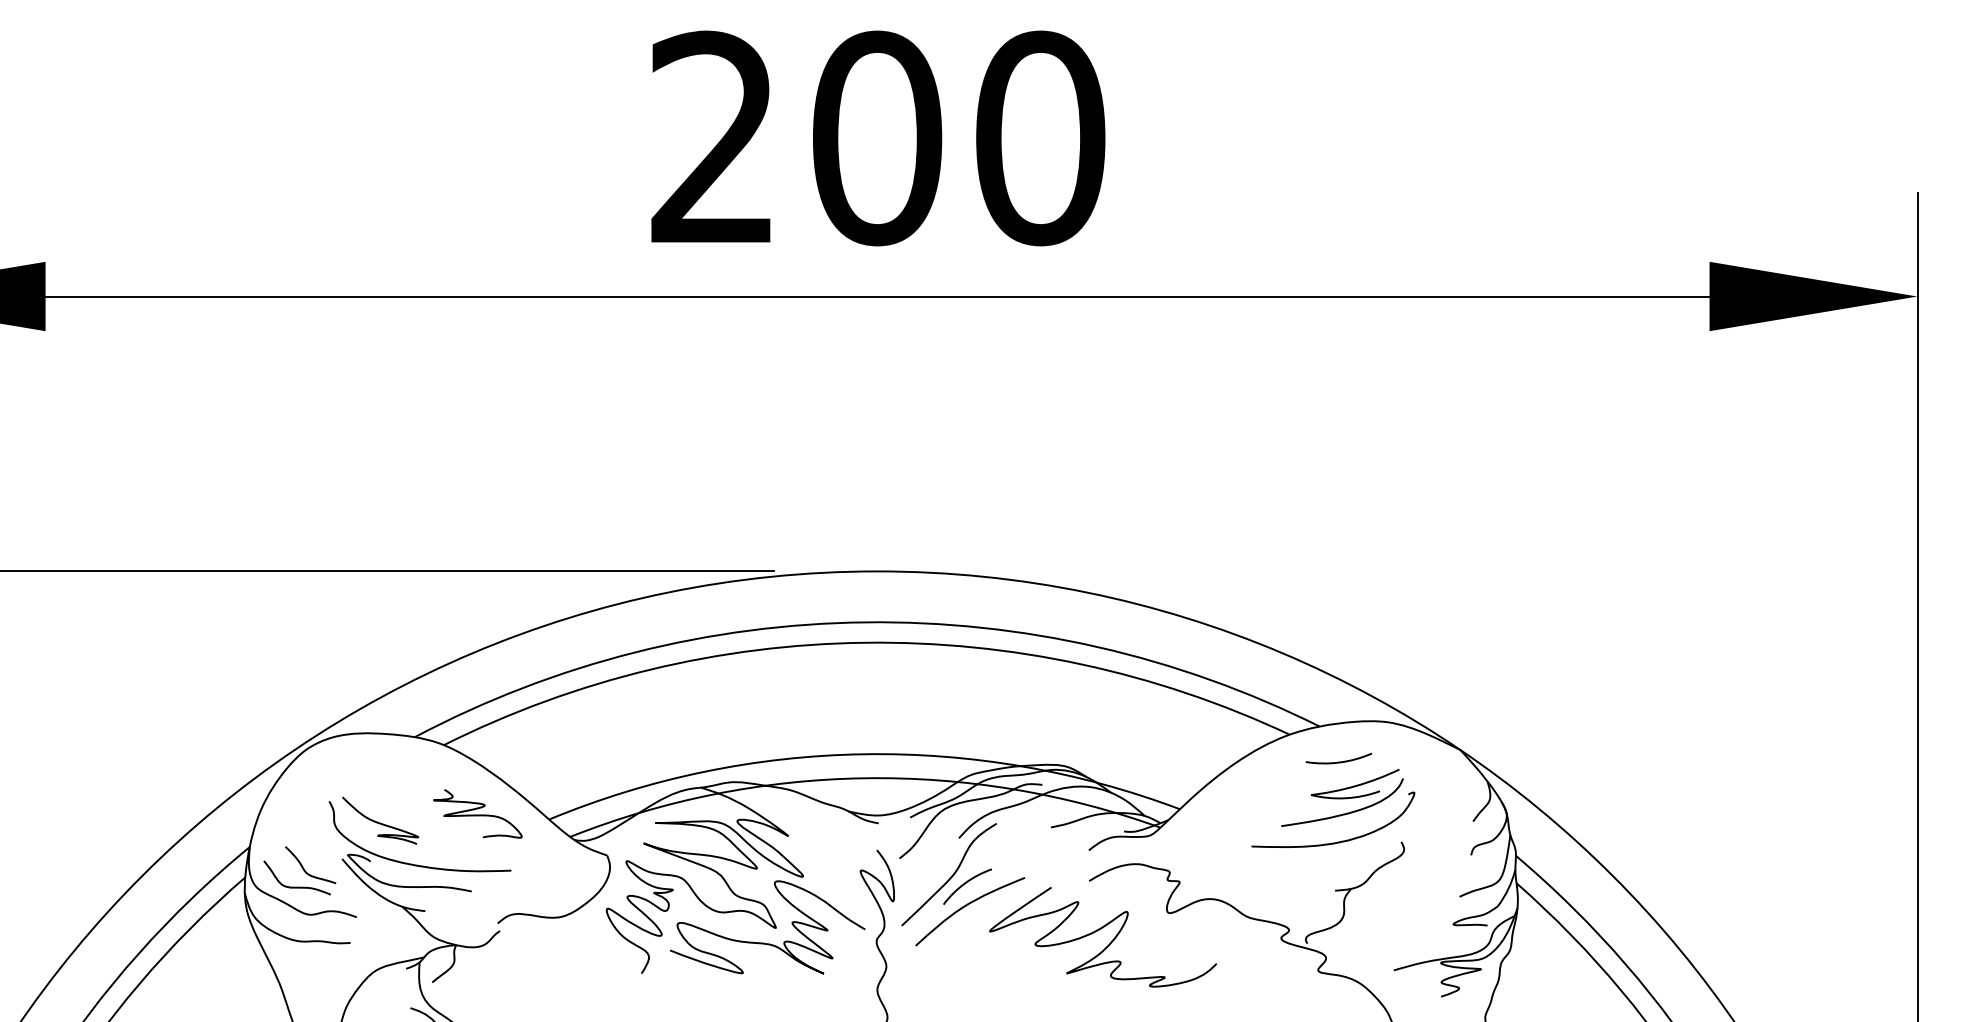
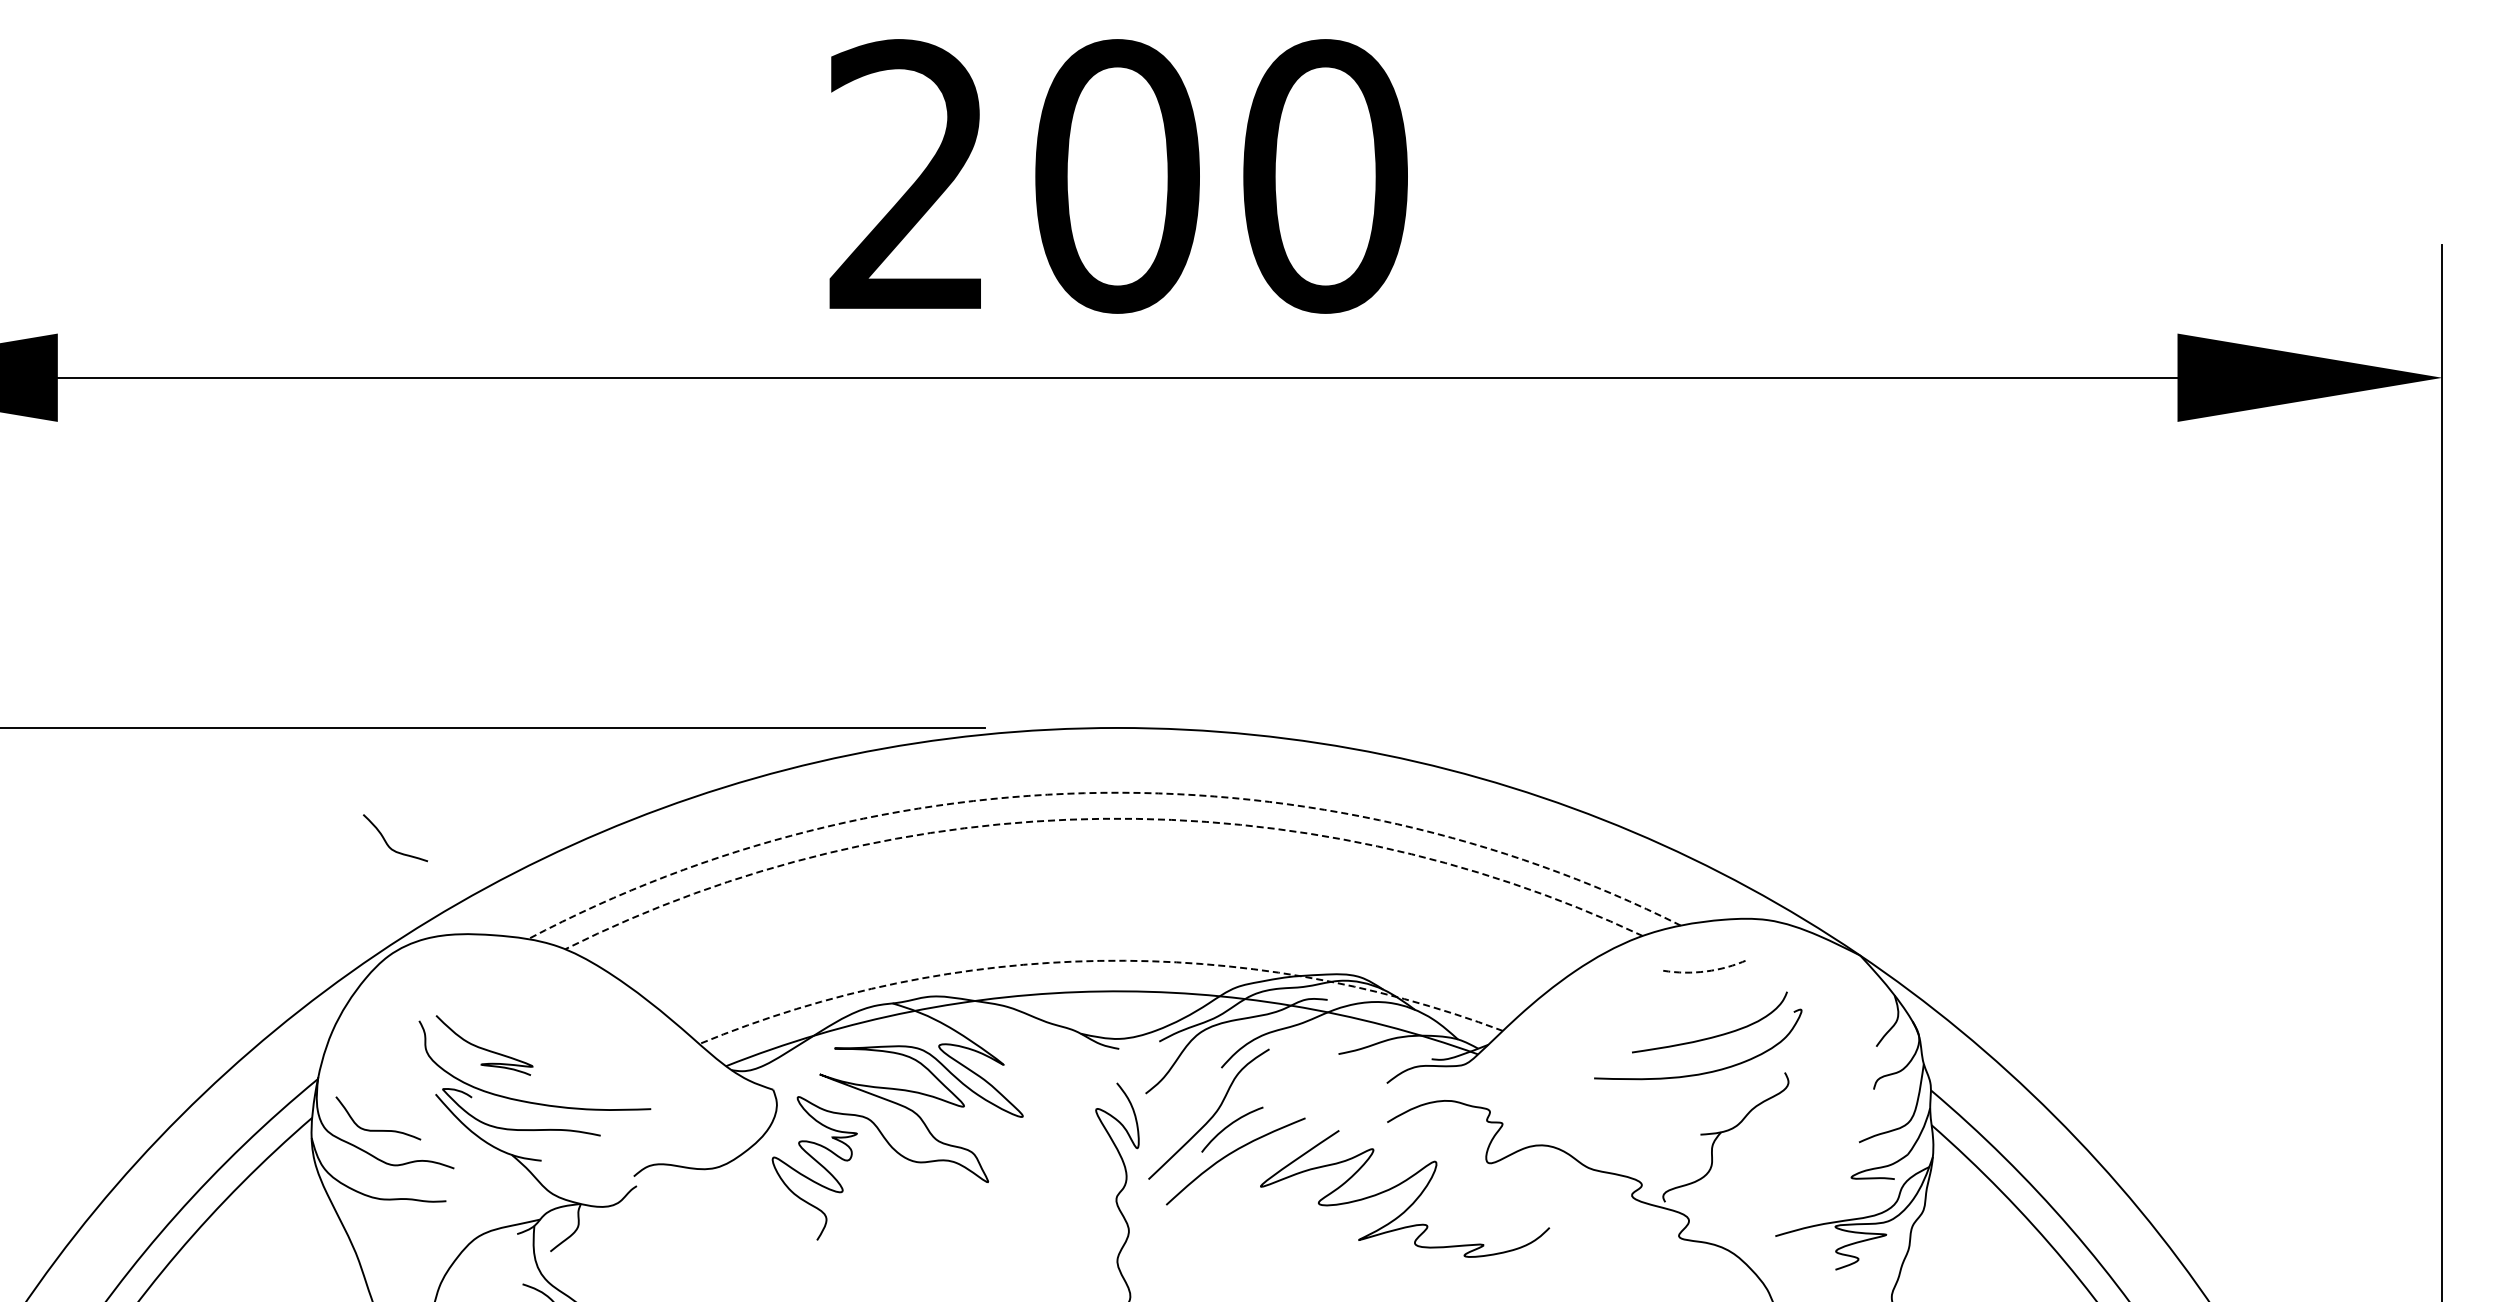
arc: (865, 622) -> (1102, 792), solid -> dashed
arc: (865, 642) -> (1102, 818), solid -> dashed
arc: (863, 753) -> (1099, 960), solid -> dashed
arc: (1339, 762) -> (1706, 971), solid -> dashed
part: (1354, 783) -> (1725, 998), removed
curve: (477, 814) -> (608, 1037), removed
curve: (304, 868) -> (387, 842), moved
curve: (766, 943) -> (976, 1201), removed

